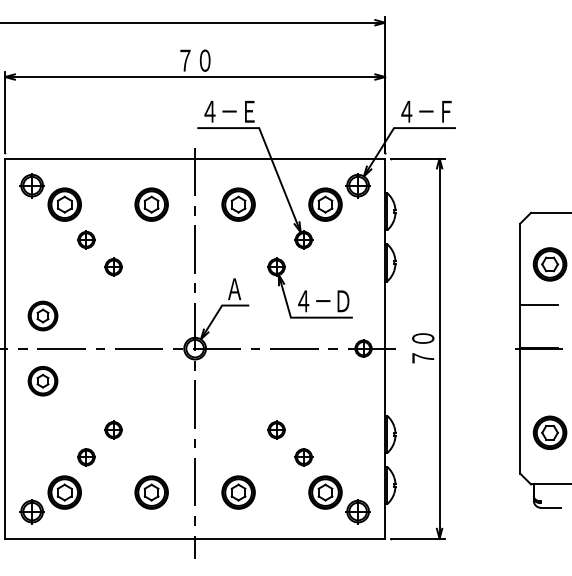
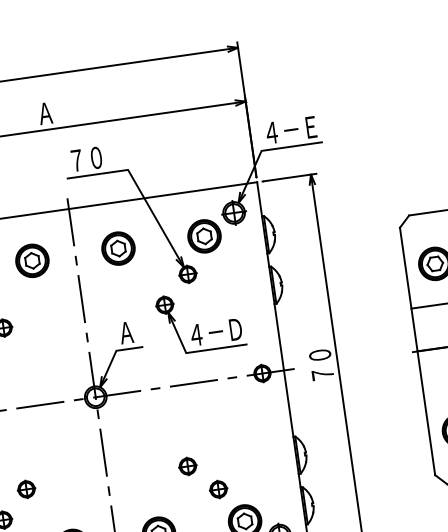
text: (194, 60) -> (54, 112), ７０ -> Ａ
text: (229, 111) -> (96, 157), ４－Ｅ -> ７０
text: (446, 111) -> (311, 127), ４－Ｆ -> ４－Ｅ

